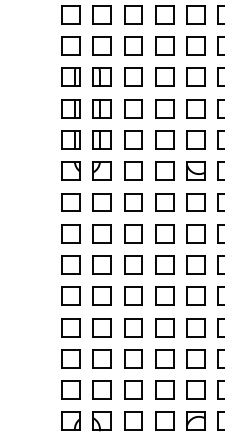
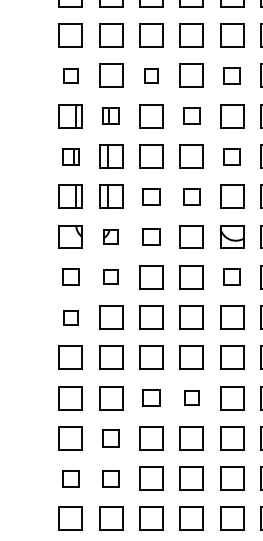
part: (70, 45) -> (70, 75), size x0.6
part: (133, 45) -> (151, 75), size x0.6
part: (195, 45) -> (231, 75), size x0.7
part: (101, 76) -> (110, 115), size x0.7
part: (164, 76) -> (191, 115), size x0.7
part: (70, 108) -> (70, 156), size x0.7
part: (195, 108) -> (231, 156), size x0.7
part: (133, 139) -> (151, 196), size x0.7
part: (164, 139) -> (191, 196), size x0.7
part: (101, 170) -> (110, 236), size x0.6
part: (133, 170) -> (151, 236), size x0.7
part: (70, 202) -> (70, 277), size x0.7
part: (101, 202) -> (110, 277), size x0.6
part: (195, 202) -> (231, 277), size x0.7
part: (70, 233) -> (70, 317), size x0.6
part: (133, 295) -> (151, 397), size x0.7
part: (164, 295) -> (191, 397), size x0.6
part: (101, 327) -> (110, 438), size x0.7
part: (70, 358) -> (70, 478), size x0.7
part: (101, 358) -> (110, 478), size x0.7

